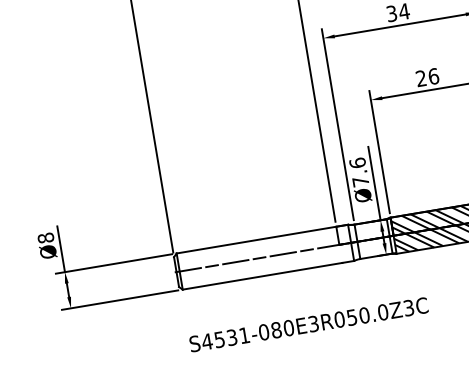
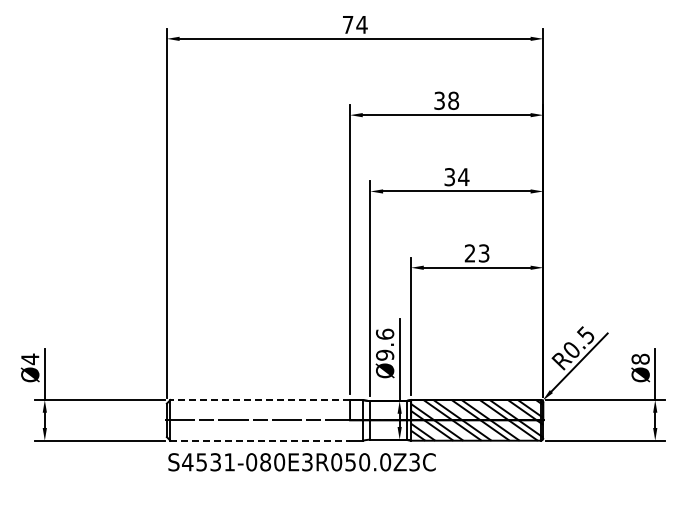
text: (433, 76) -> (483, 253), 26 -> 23
text: (361, 181) -> (385, 354), Ø7.6 -> Ø9.6
text: (46, 238) -> (30, 359), Ø8 -> Ø4
line: (256, 240) -> (260, 400), solid -> dashed
line: (262, 276) -> (260, 440), solid -> dashed
text: (308, 325) -> (301, 462), moved

